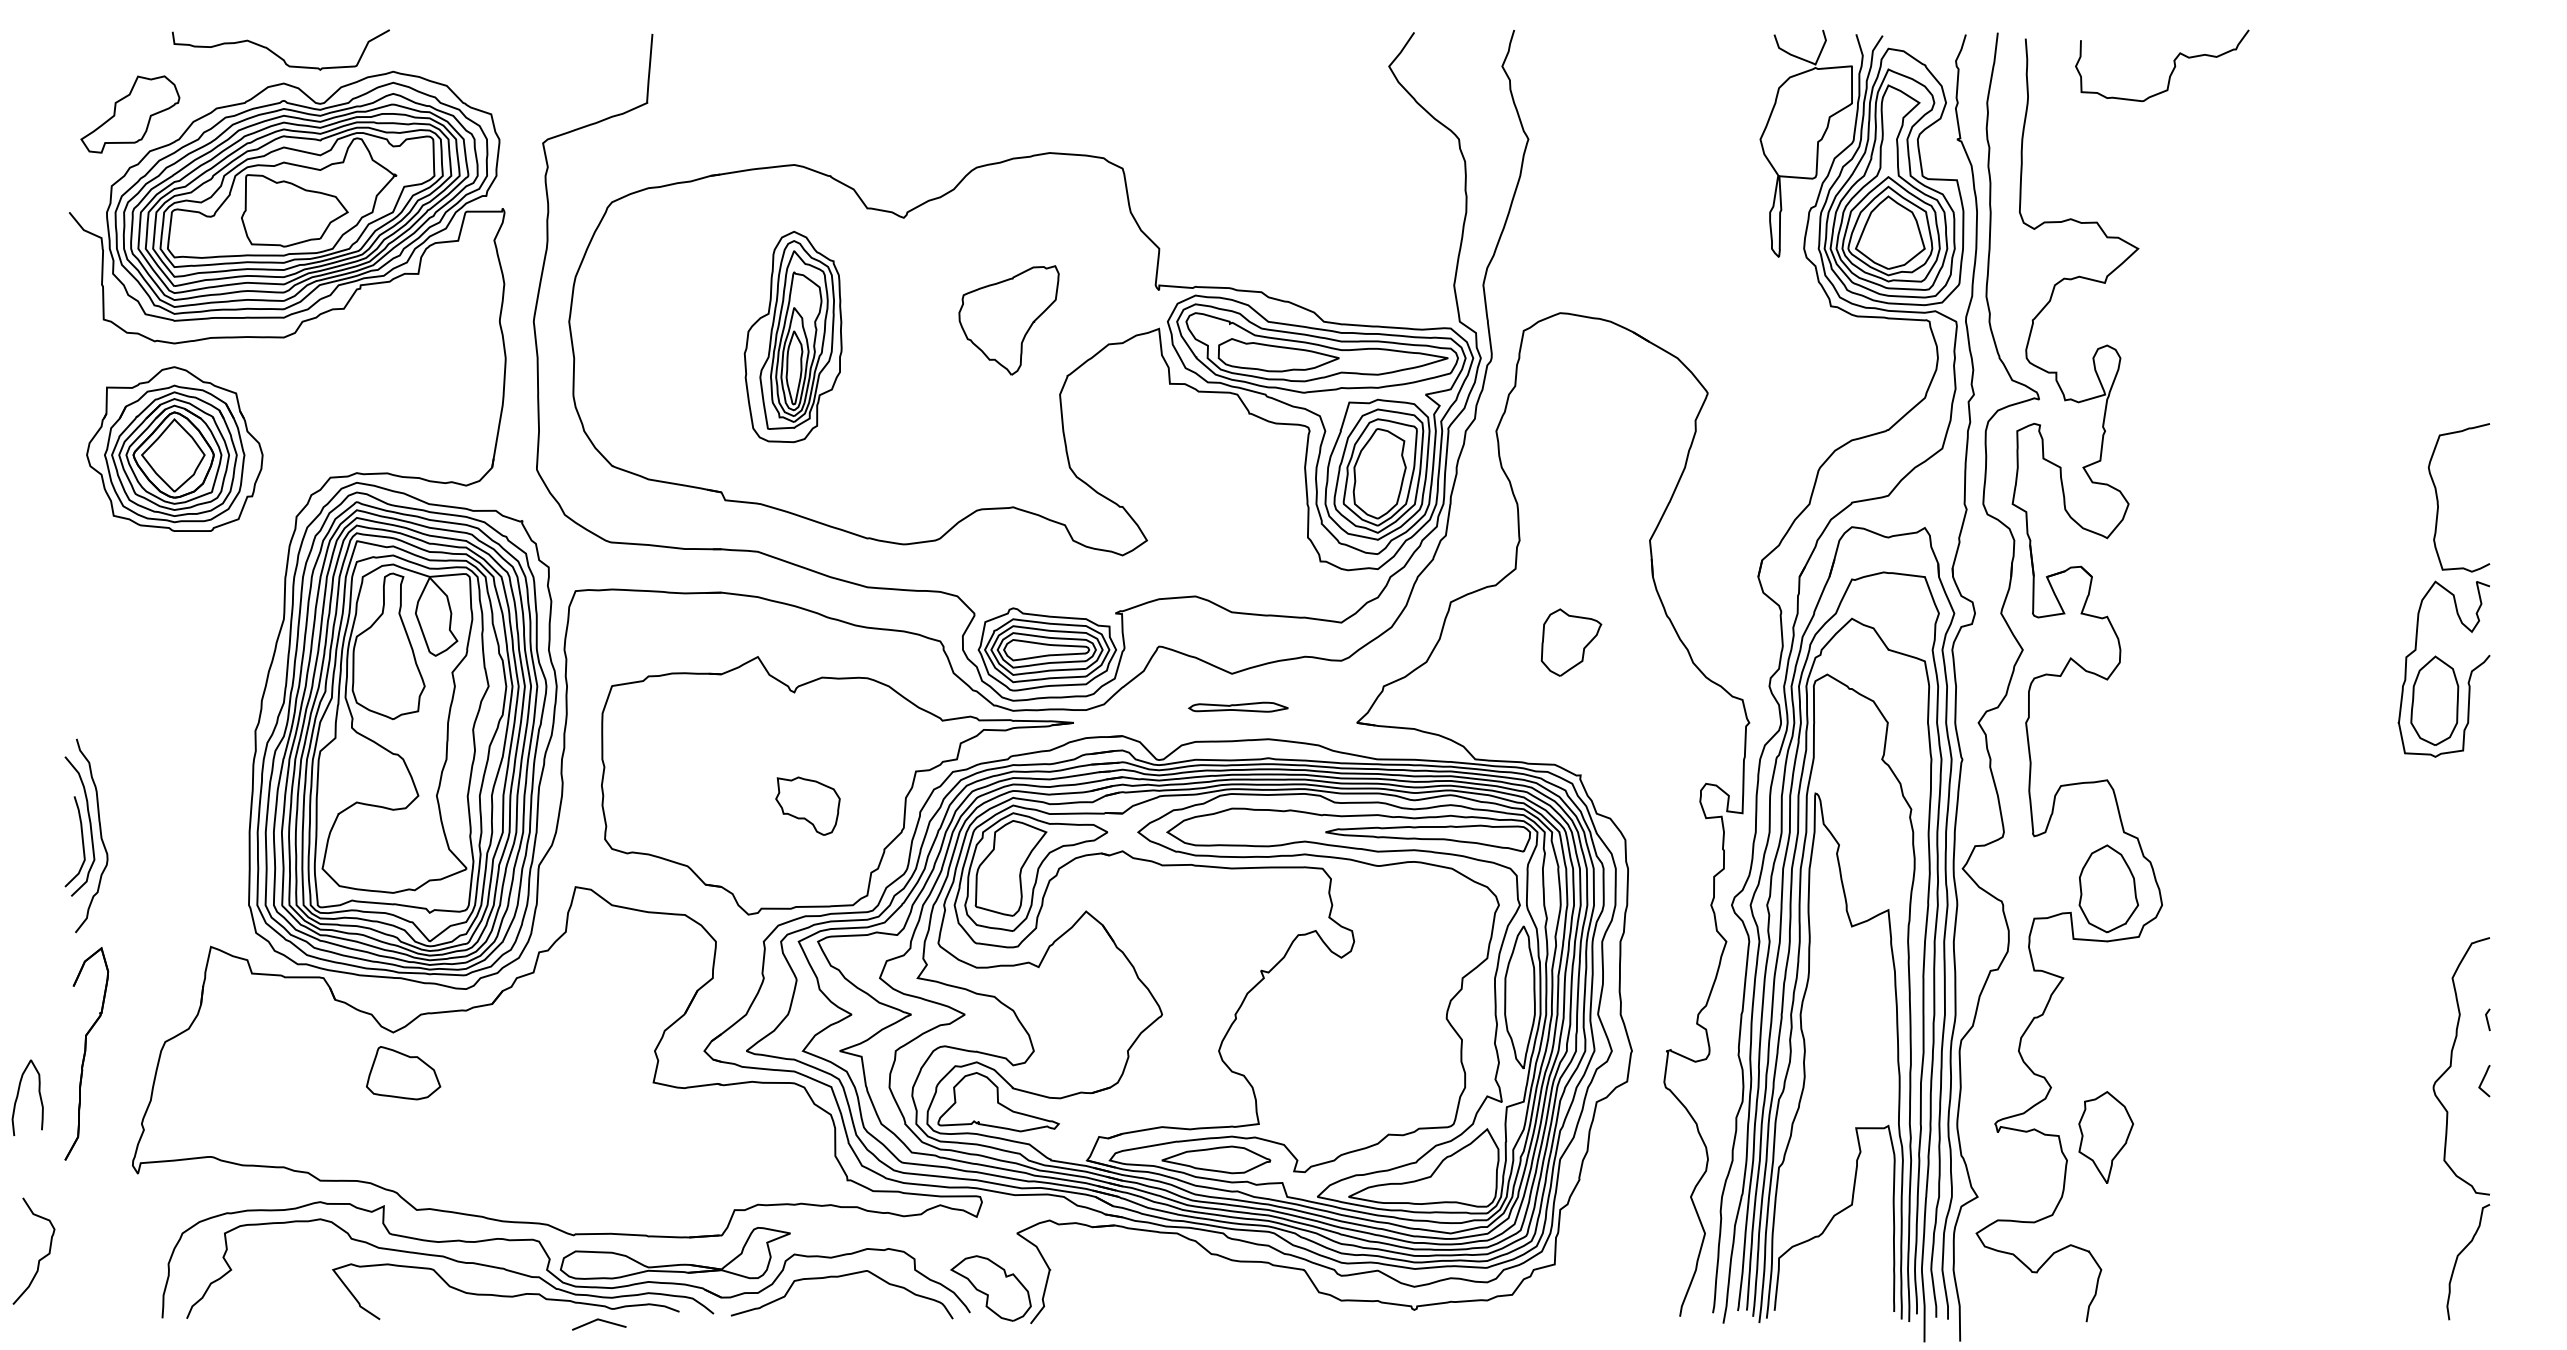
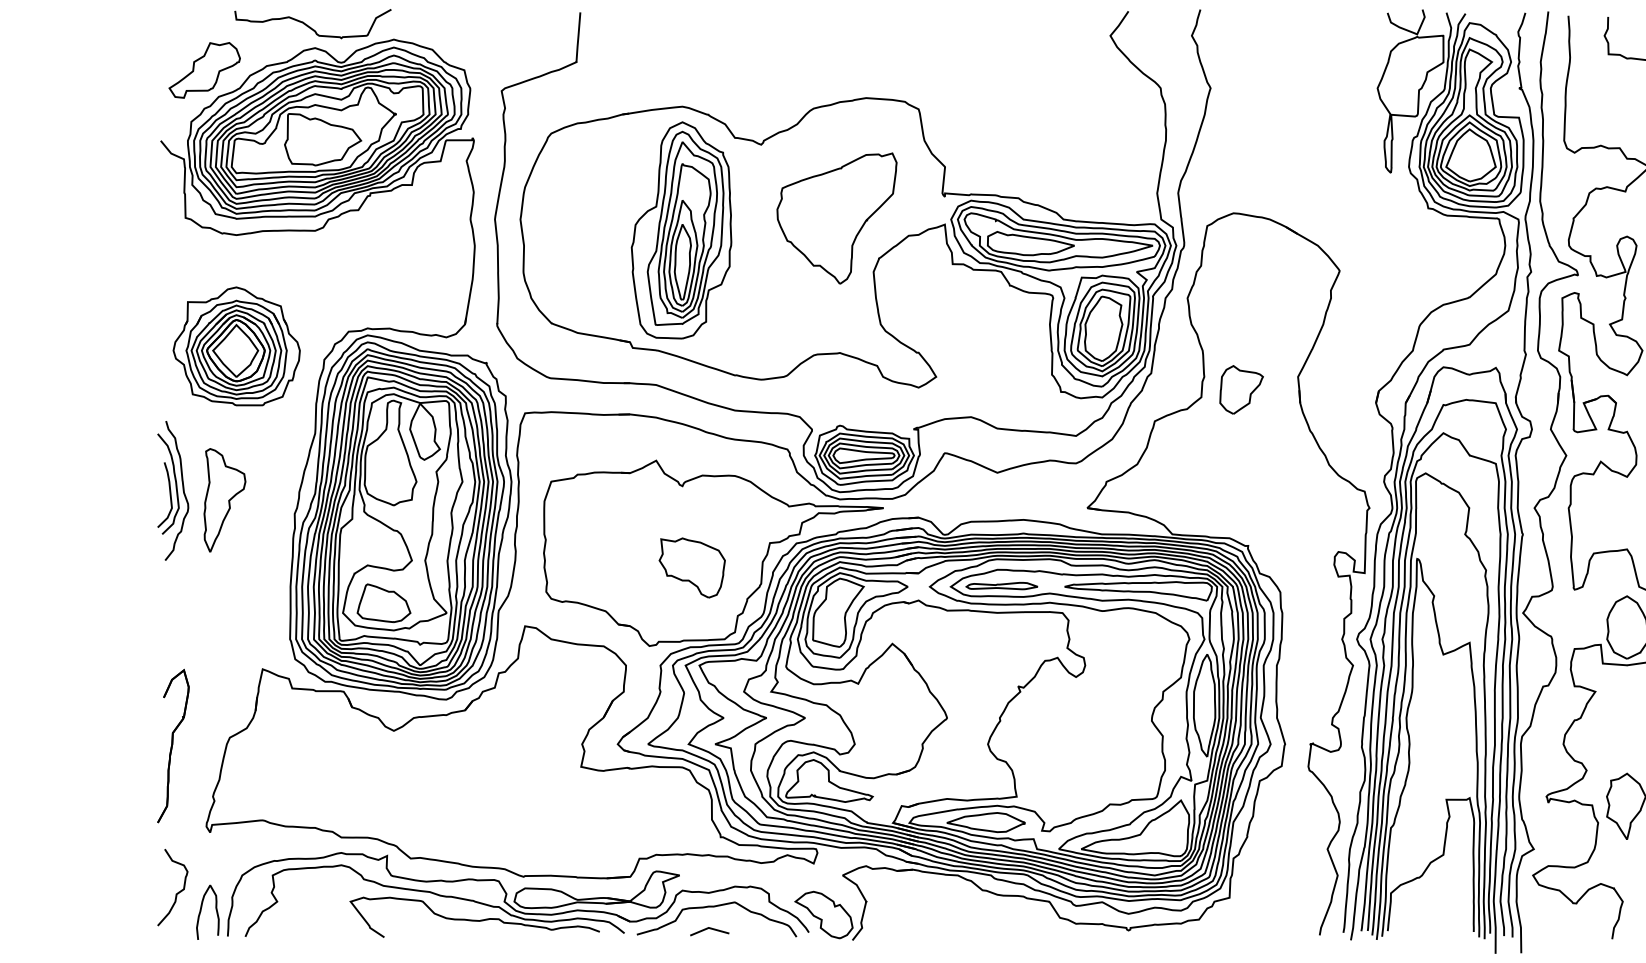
part: (1008, 320) -> (836, 218), size x1.67
part: (793, 336) -> (681, 230), size x1.43
part: (174, 448) -> (236, 345), moved
part: (1571, 642) -> (1241, 389), moved
part: (1238, 706) -> (1002, 585), moved
part: (158, 711) -> (224, 499), added
part: (807, 806) -> (691, 568), size x1.43
part: (86, 835) -> (173, 490), moved
part: (403, 1073) -> (383, 603), moved
curve: (18, 1096) -> (201, 911), moved
curve: (40, 1258) -> (177, 892), moved
line: (601, 1321) -> (711, 929), moved

